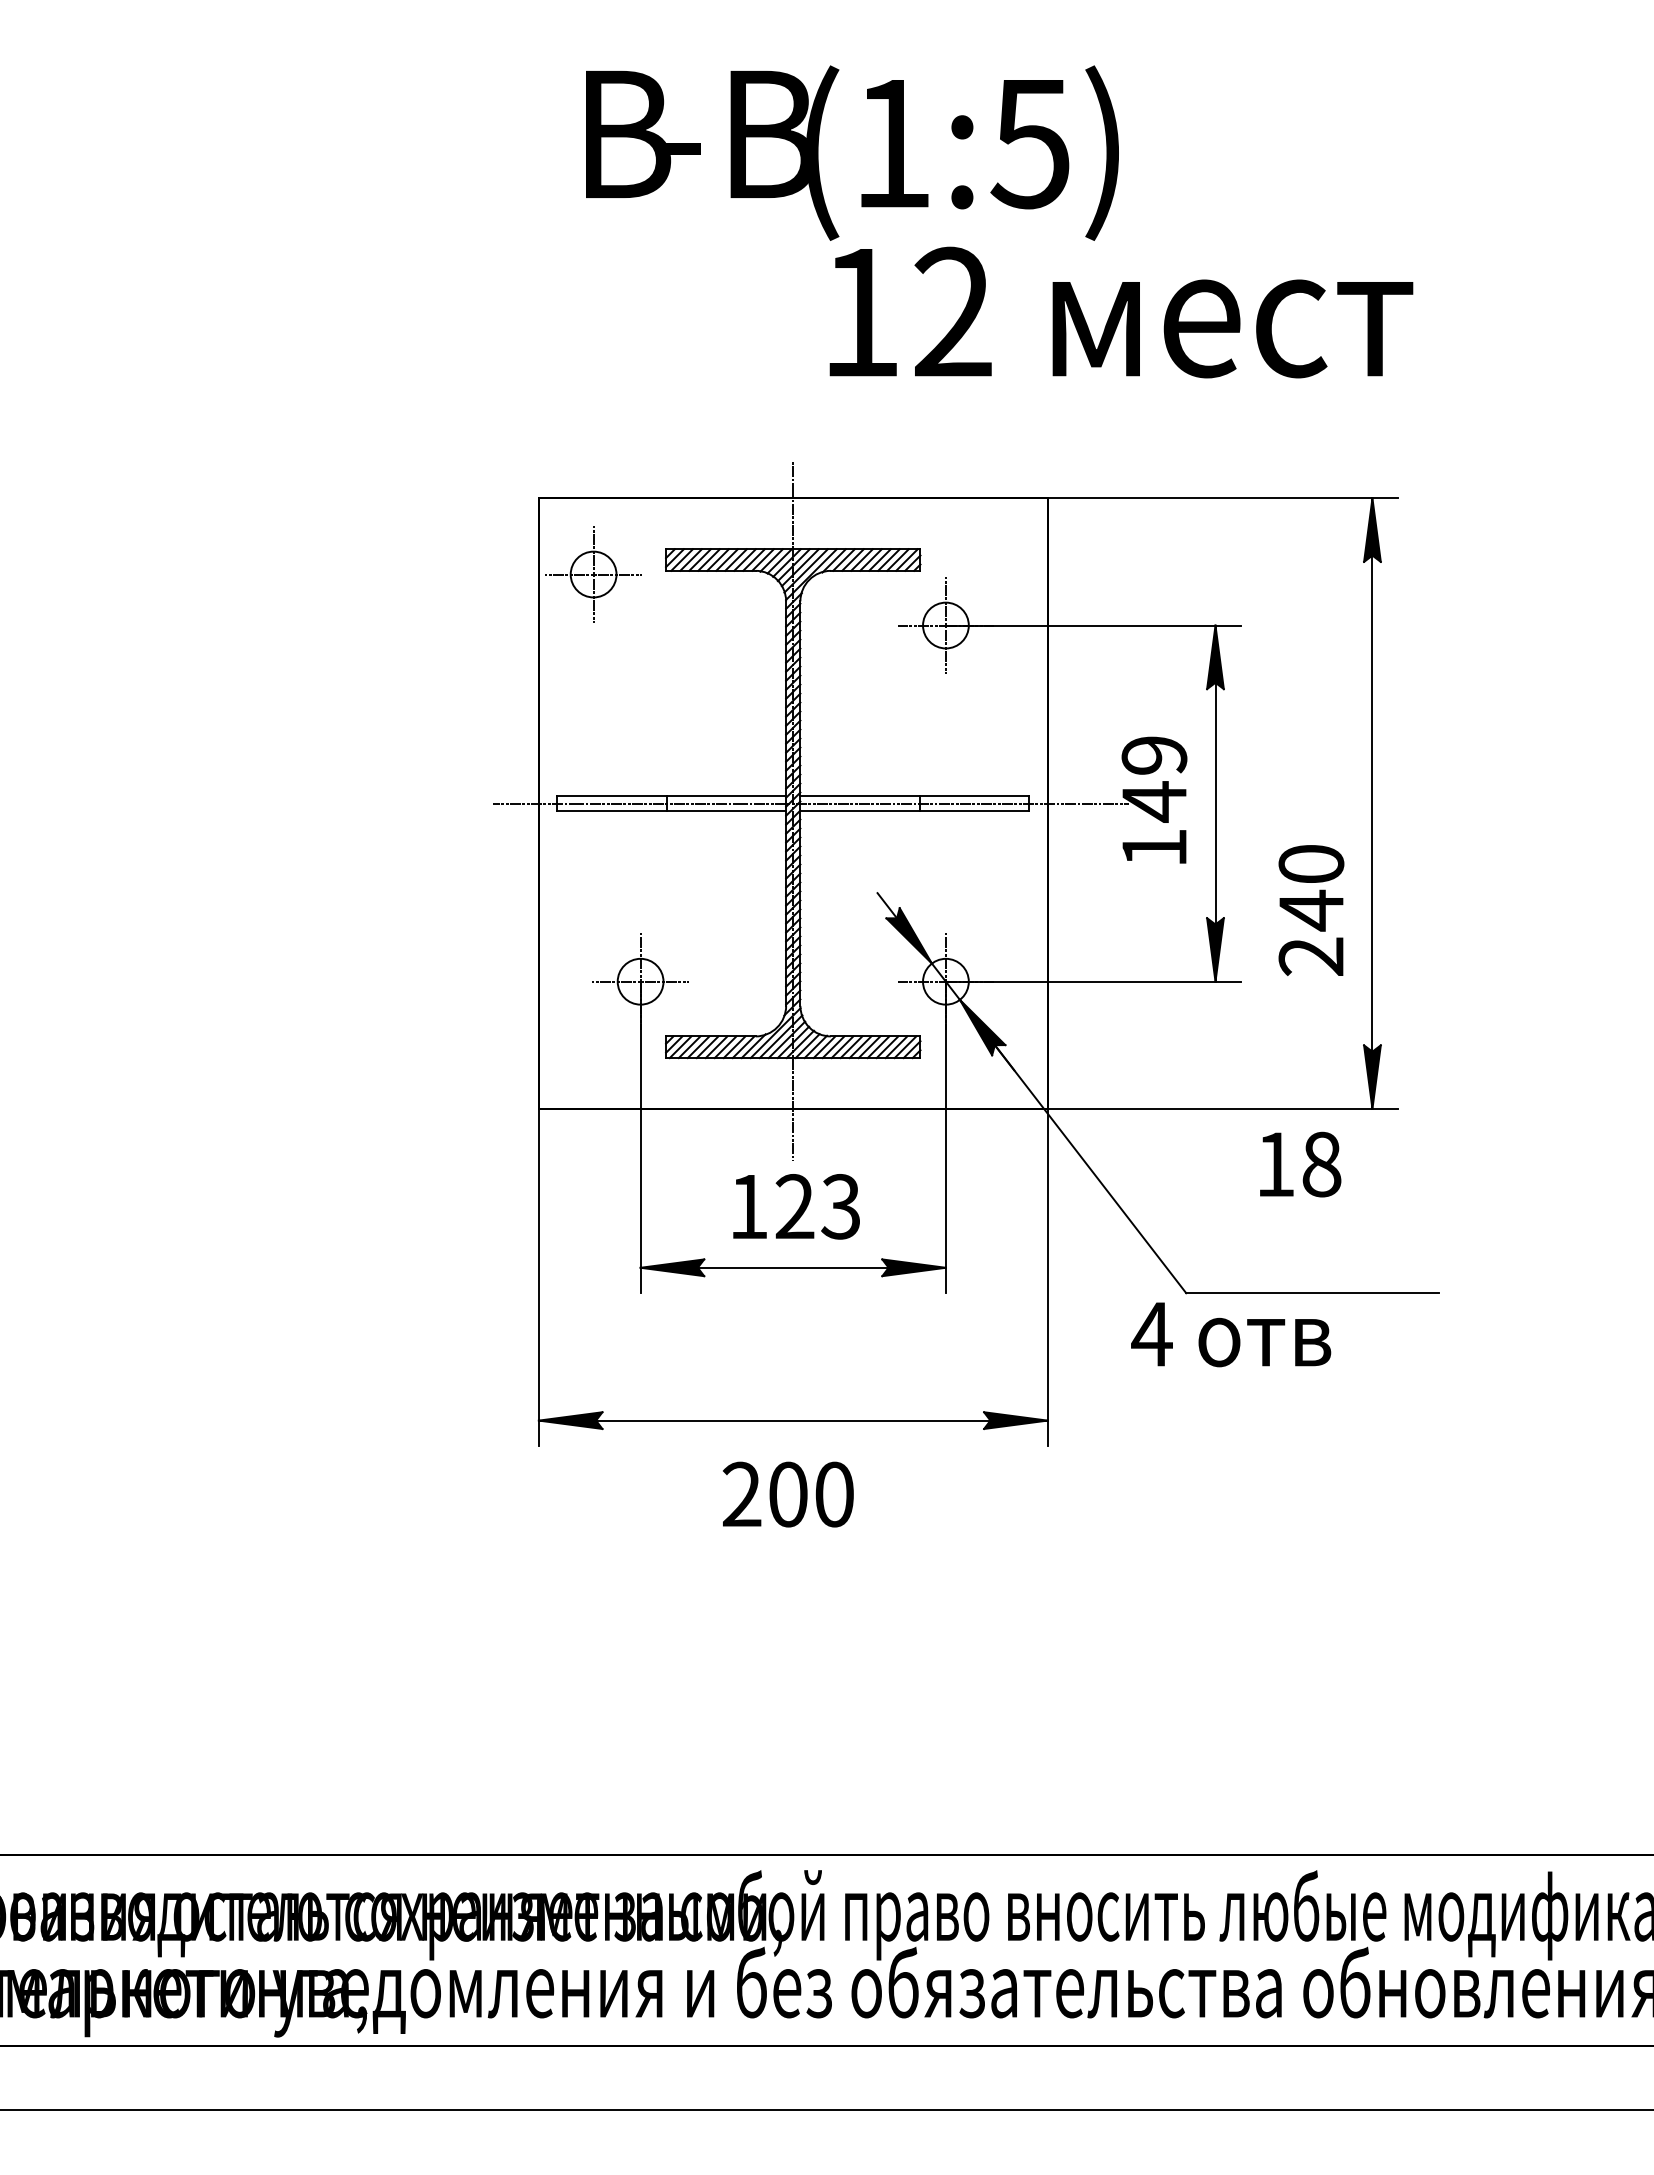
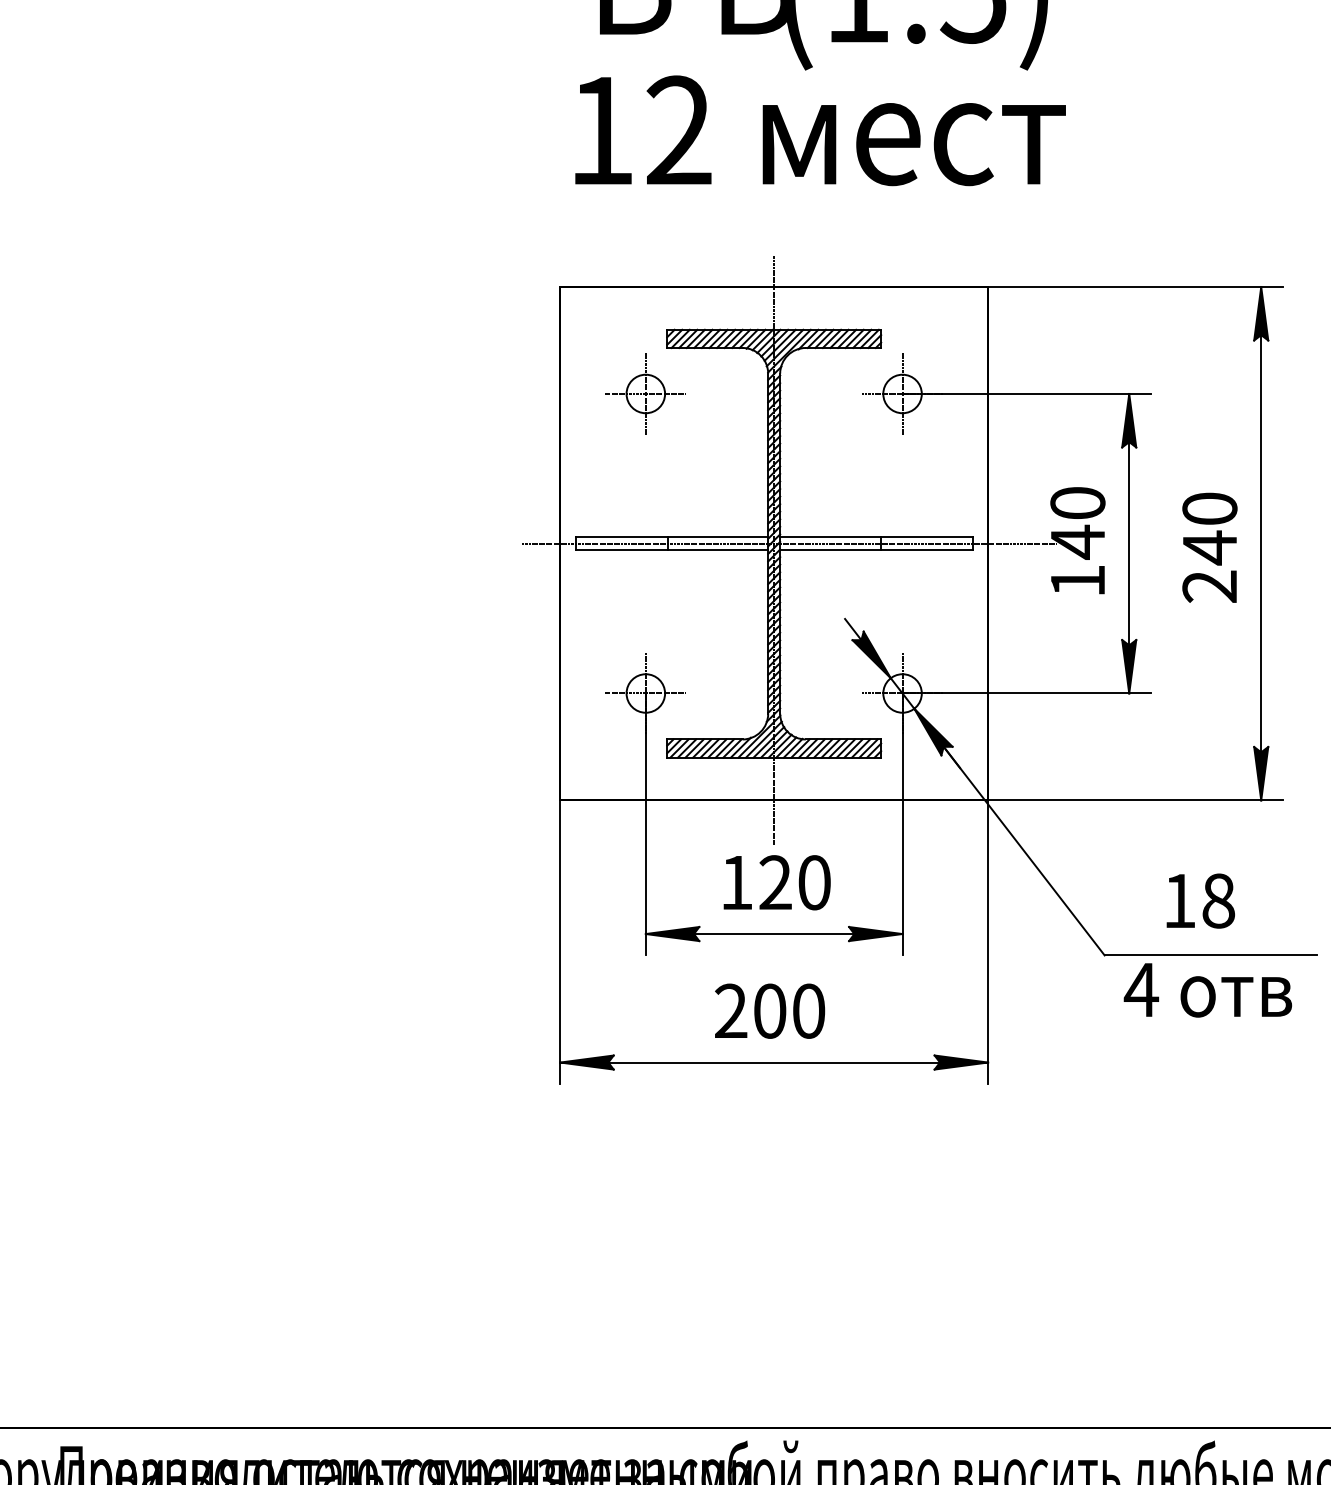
text: (1121, 312) -> (820, 130), moved
part: (593, 574) -> (645, 393), moved
text: (1154, 755) -> (1077, 503), 149 -> 140
text: (1311, 910) -> (1209, 547), moved
text: (1300, 1164) -> (1200, 901), moved
text: (840, 1206) -> (813, 882), 123 -> 120
text: (1231, 1334) -> (1208, 990), moved
text: (788, 1494) -> (770, 1011), moved

